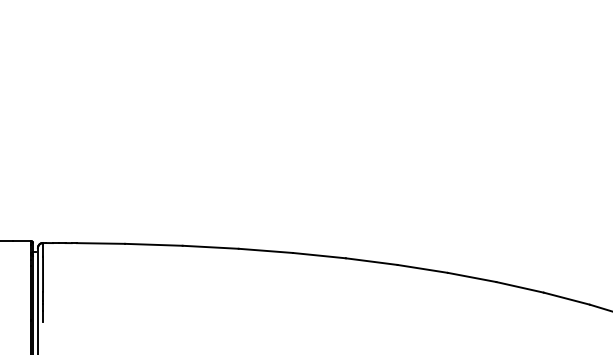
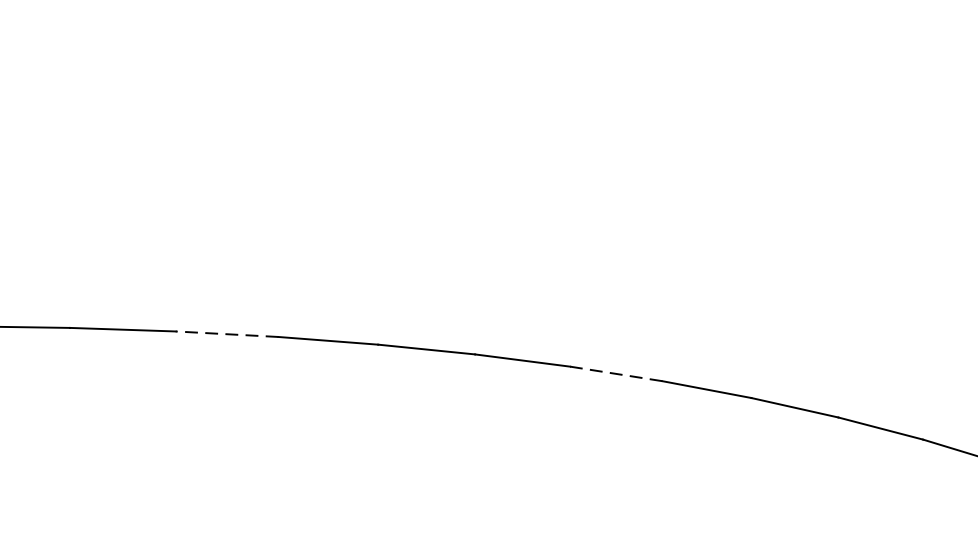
line: (210, 247) -> (226, 334), solid -> dashed
line: (422, 268) -> (615, 373), solid -> dashed

